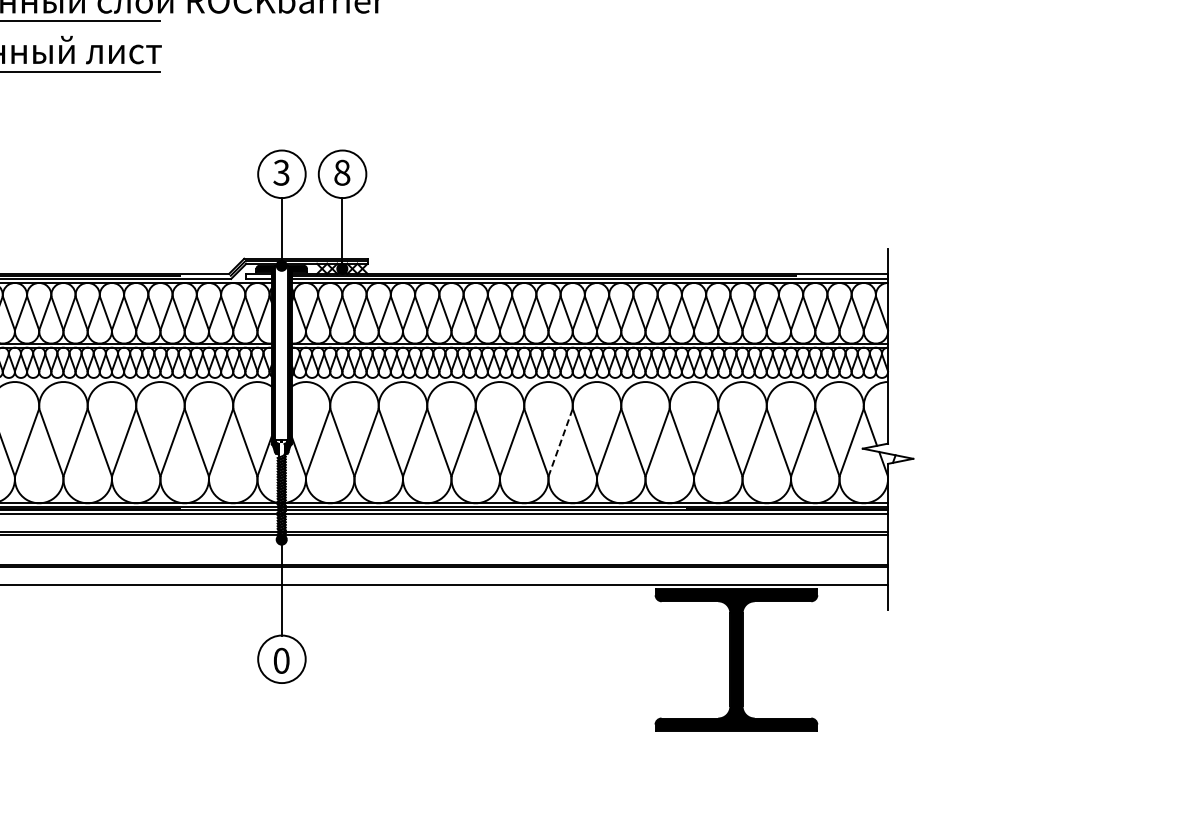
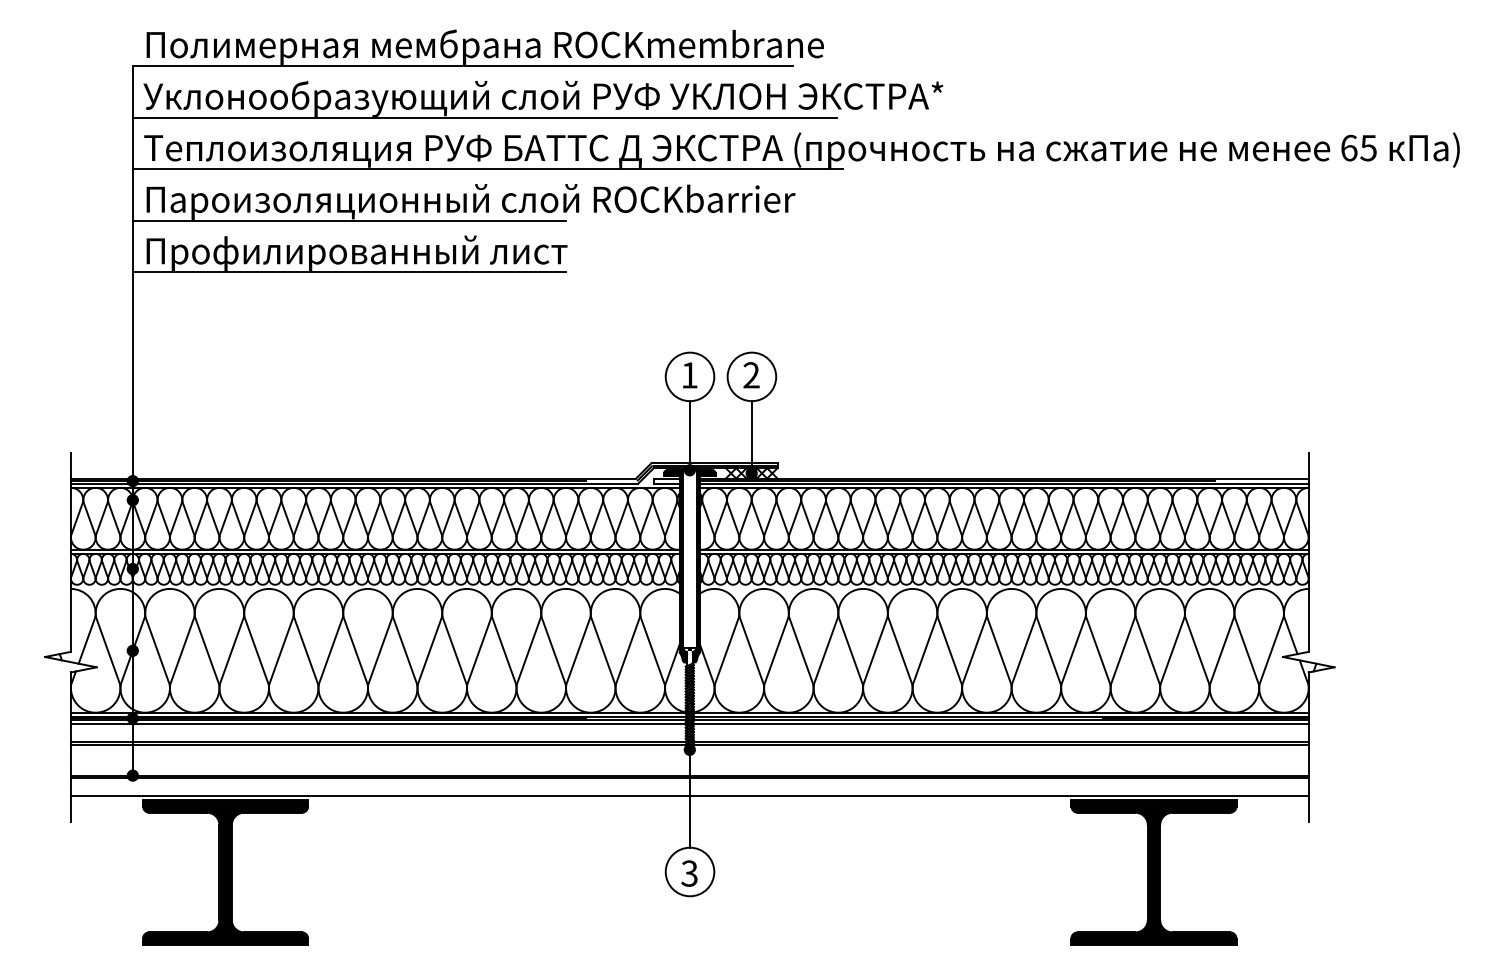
text: (281, 172) -> (689, 375), 3 -> 1
text: (342, 172) -> (751, 375), 8 -> 2
line: (560, 443) -> (974, 651), dashed -> solid
text: (281, 660) -> (689, 873), 0 -> 3

